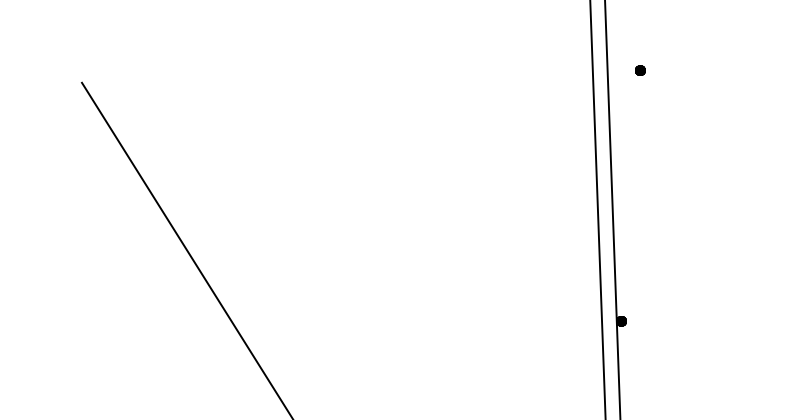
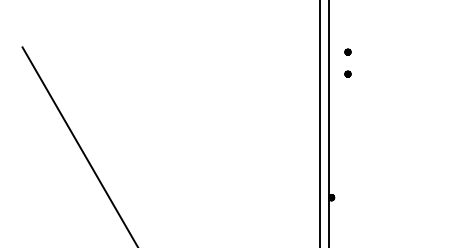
part: (640, 107) -> (347, 73), added

